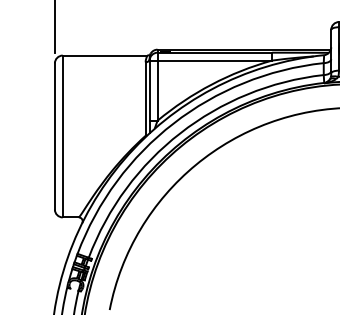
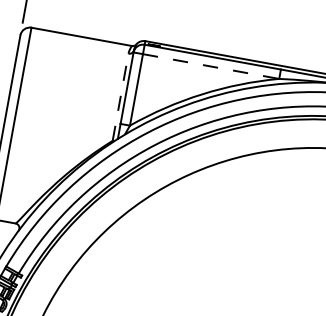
line: (215, 60) -> (211, 66), solid -> dashed
line: (145, 99) -> (120, 97), solid -> dashed

